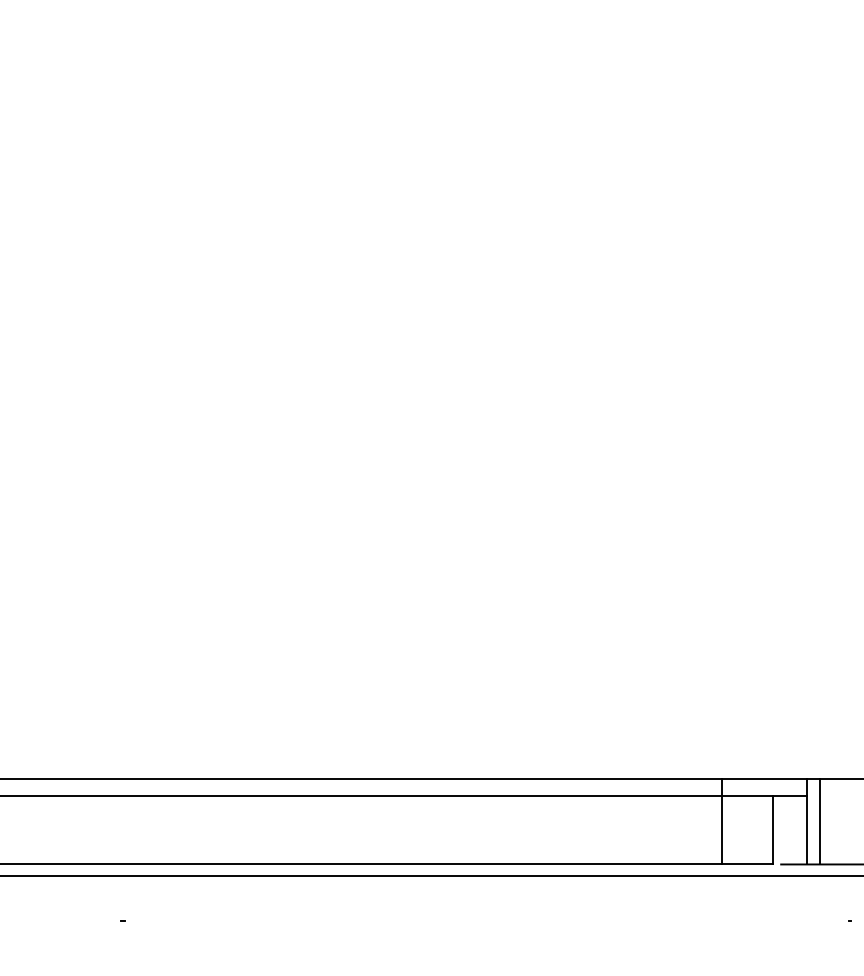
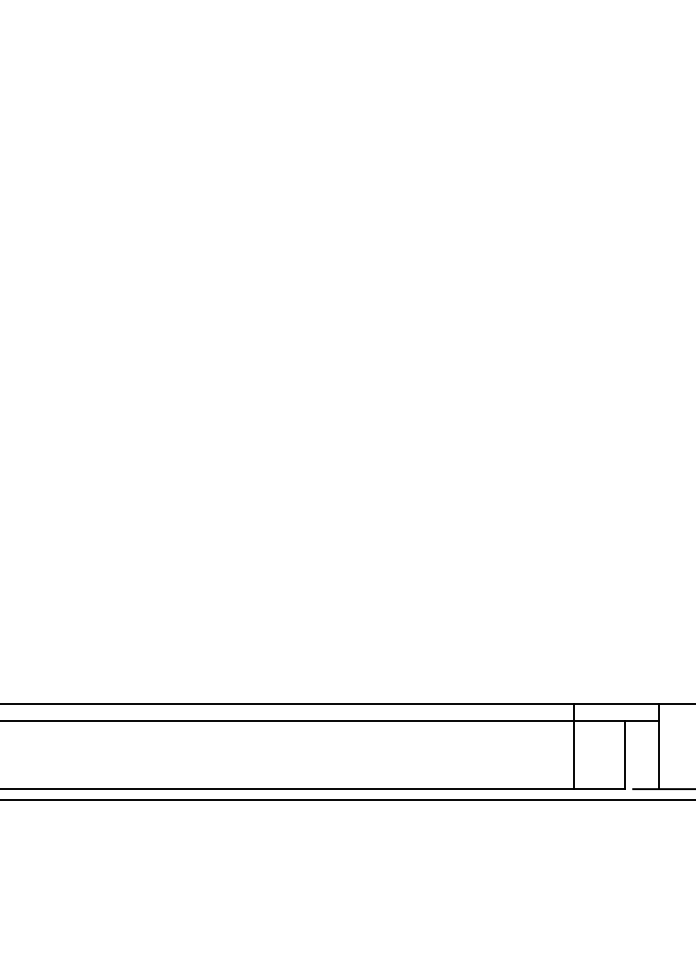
line: (819, 821) -> (671, 746), removed

